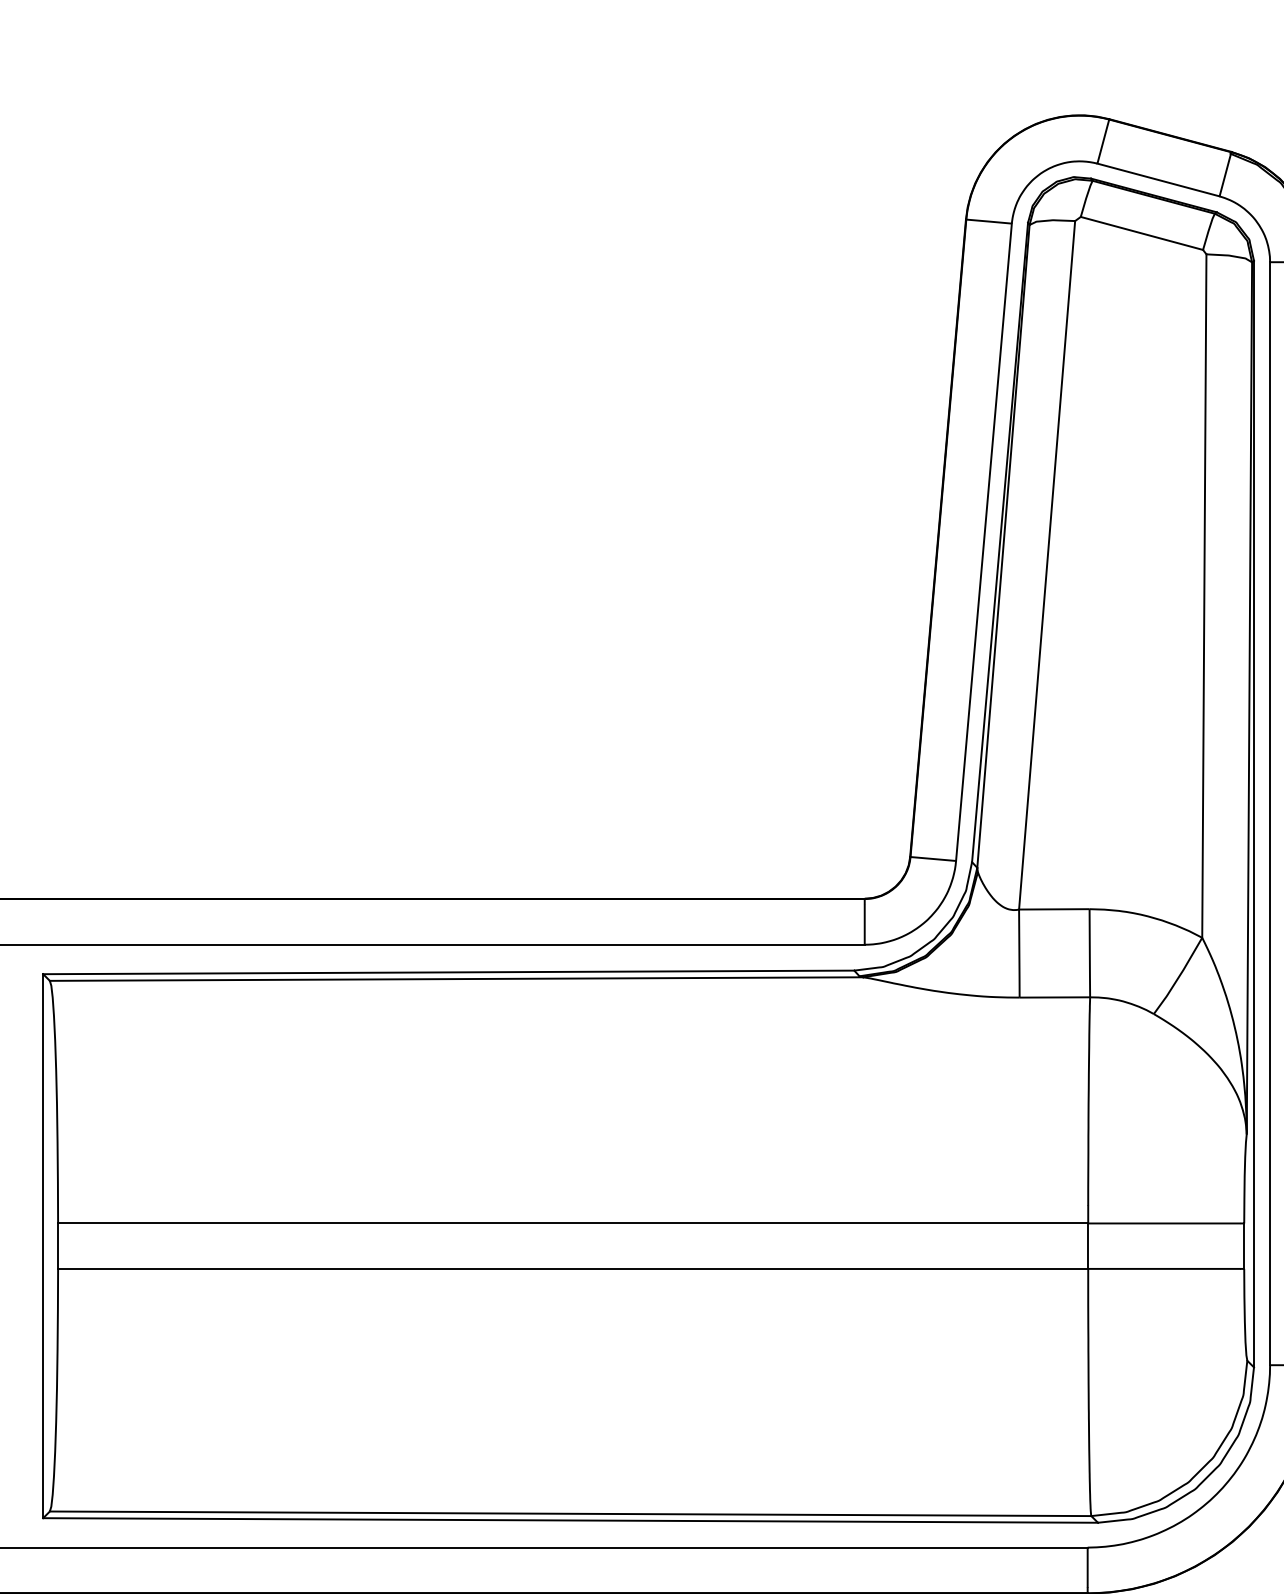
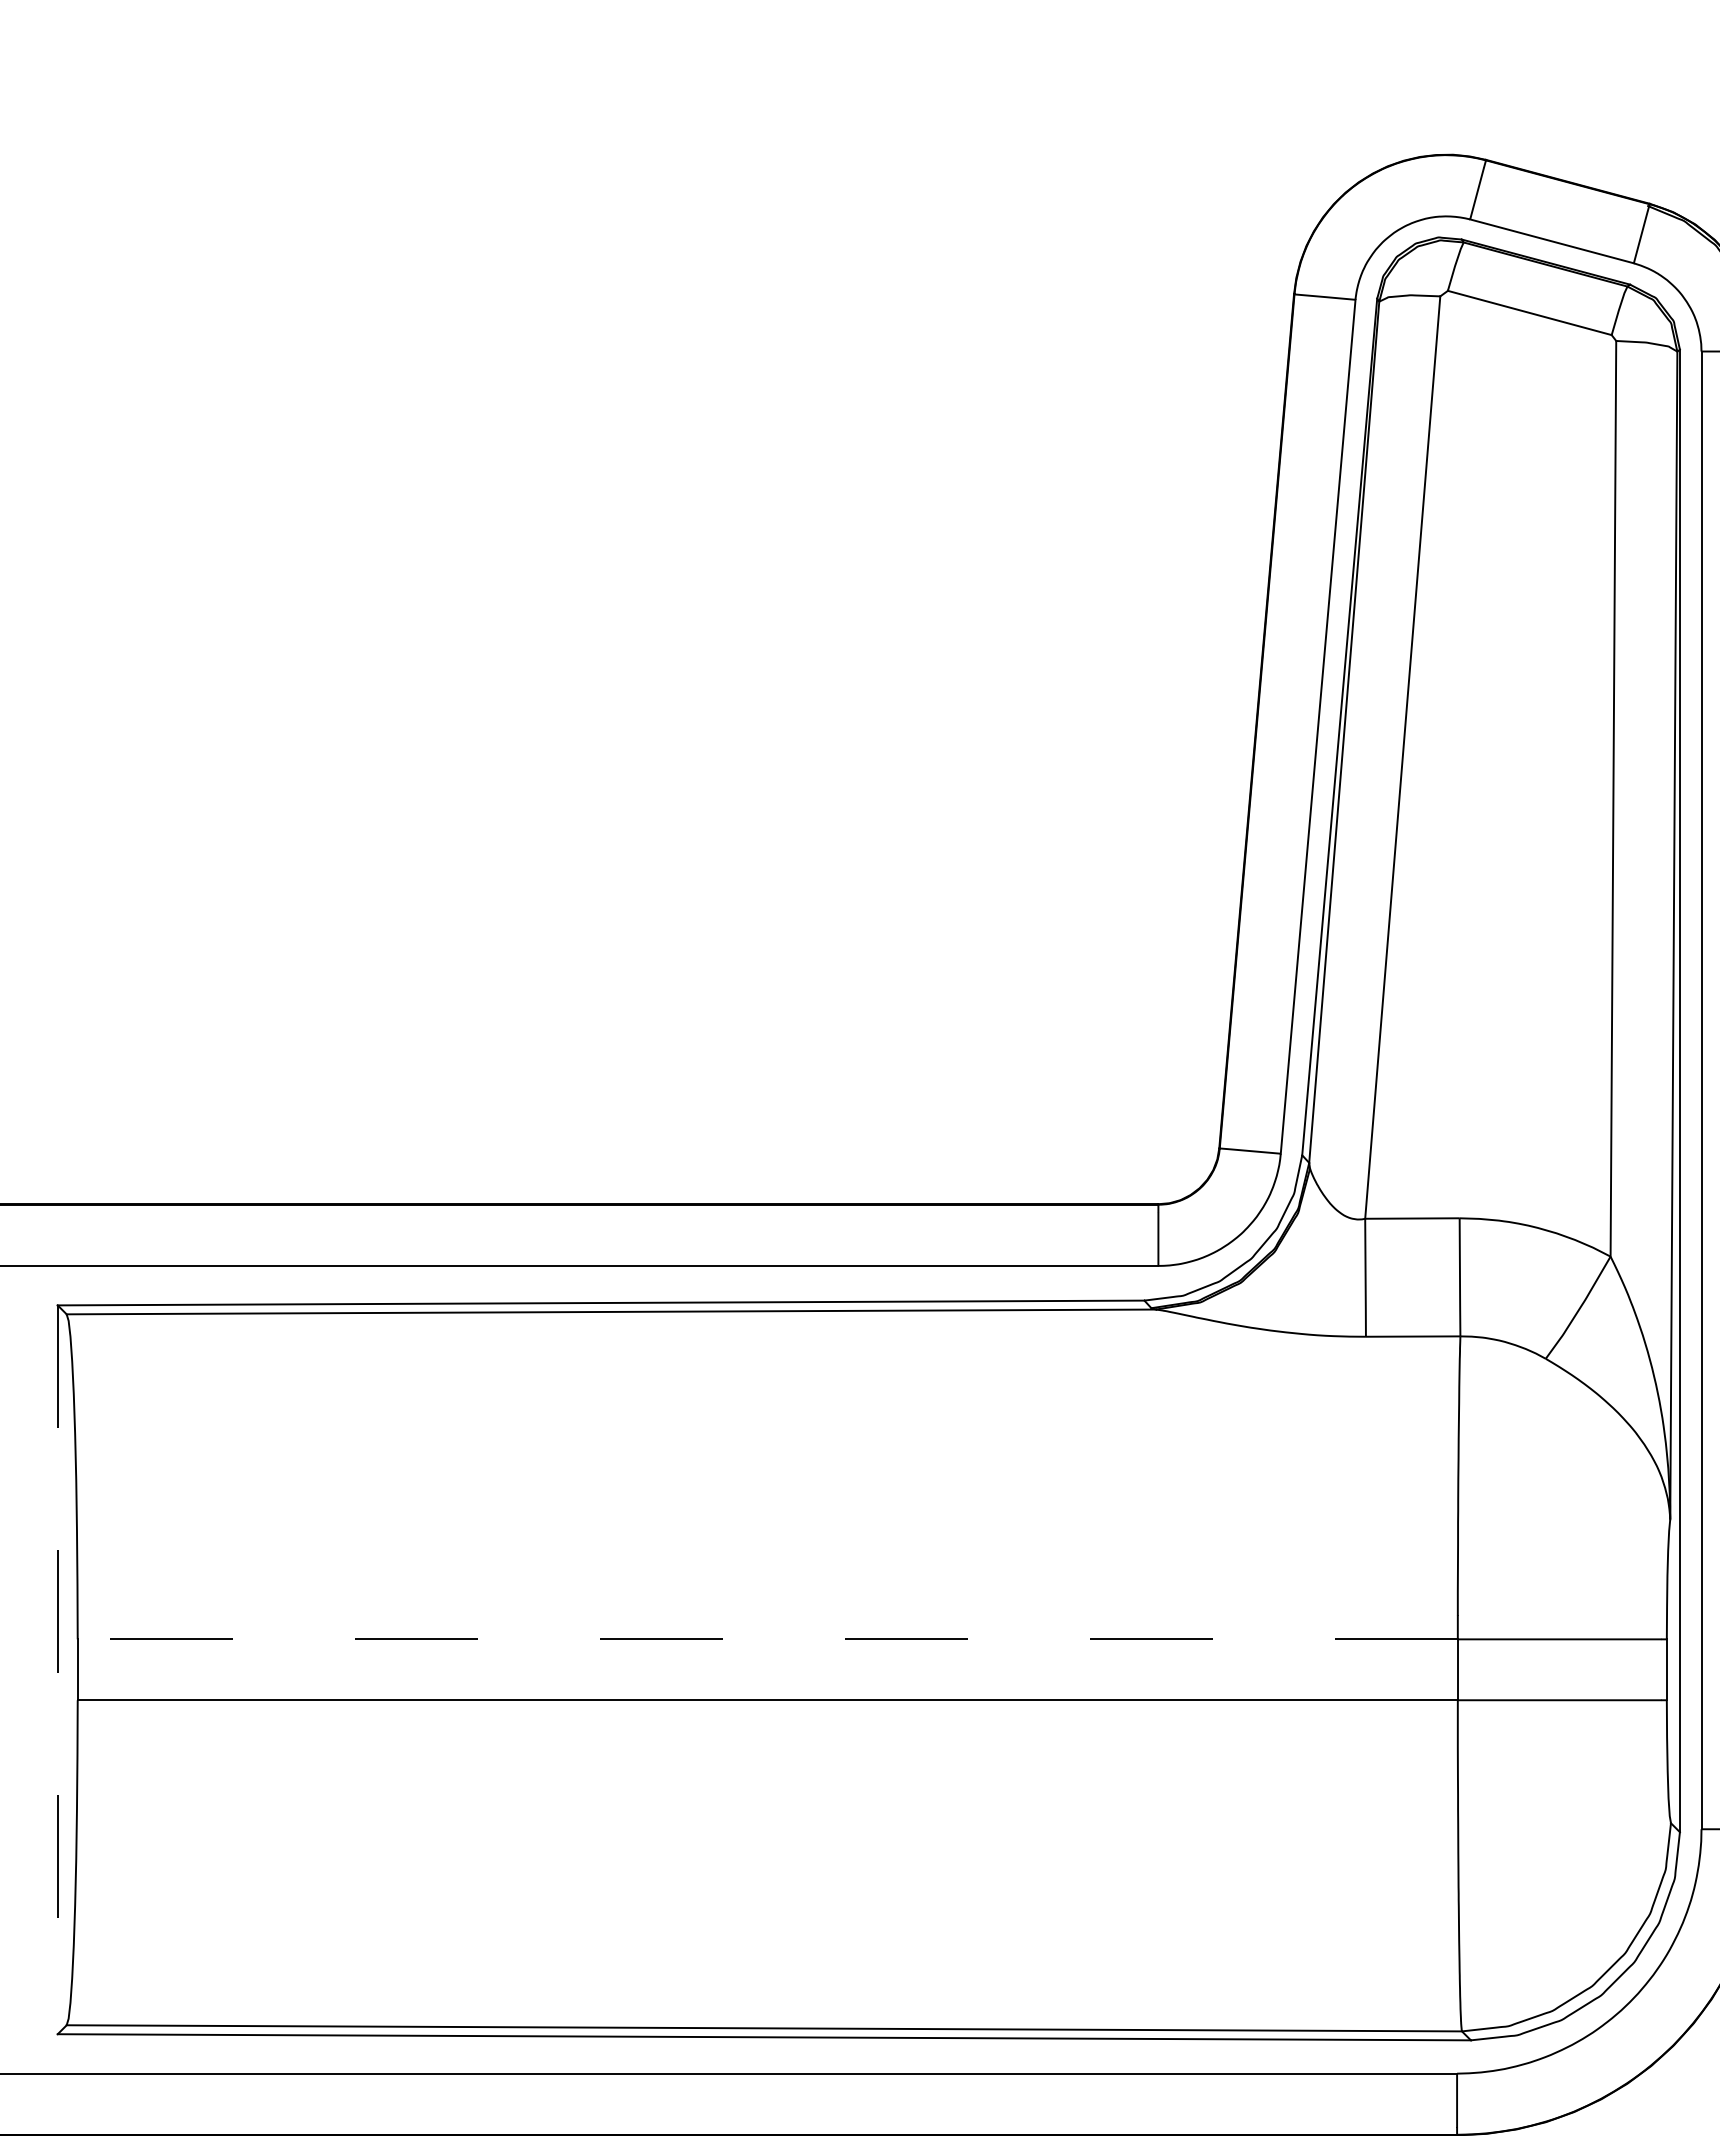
line: (572, 1223) -> (767, 1639), solid -> dashed
line: (43, 1246) -> (57, 1670), solid -> dashed

